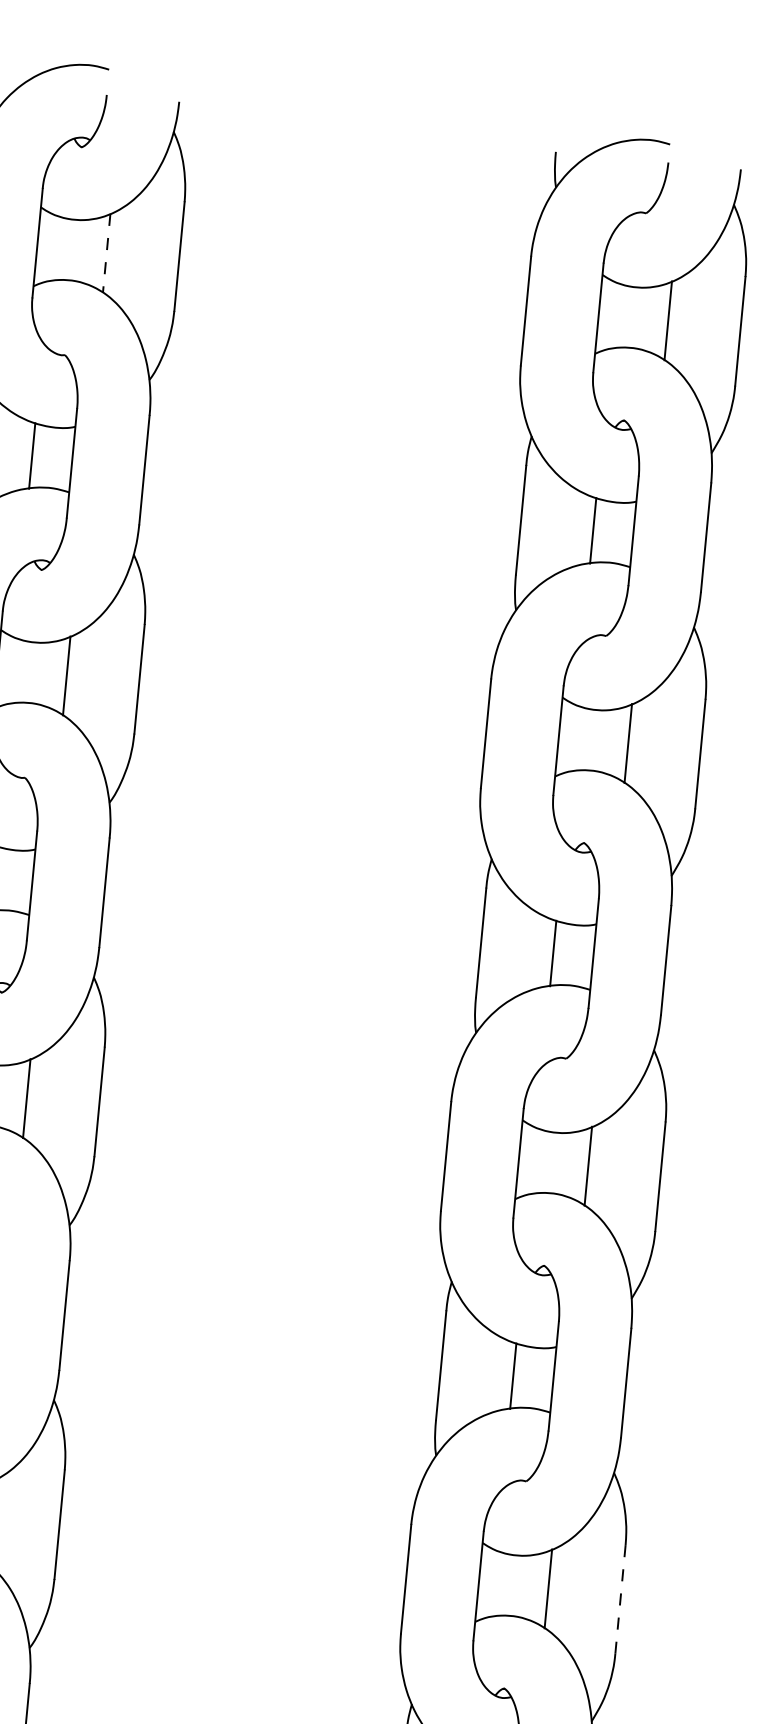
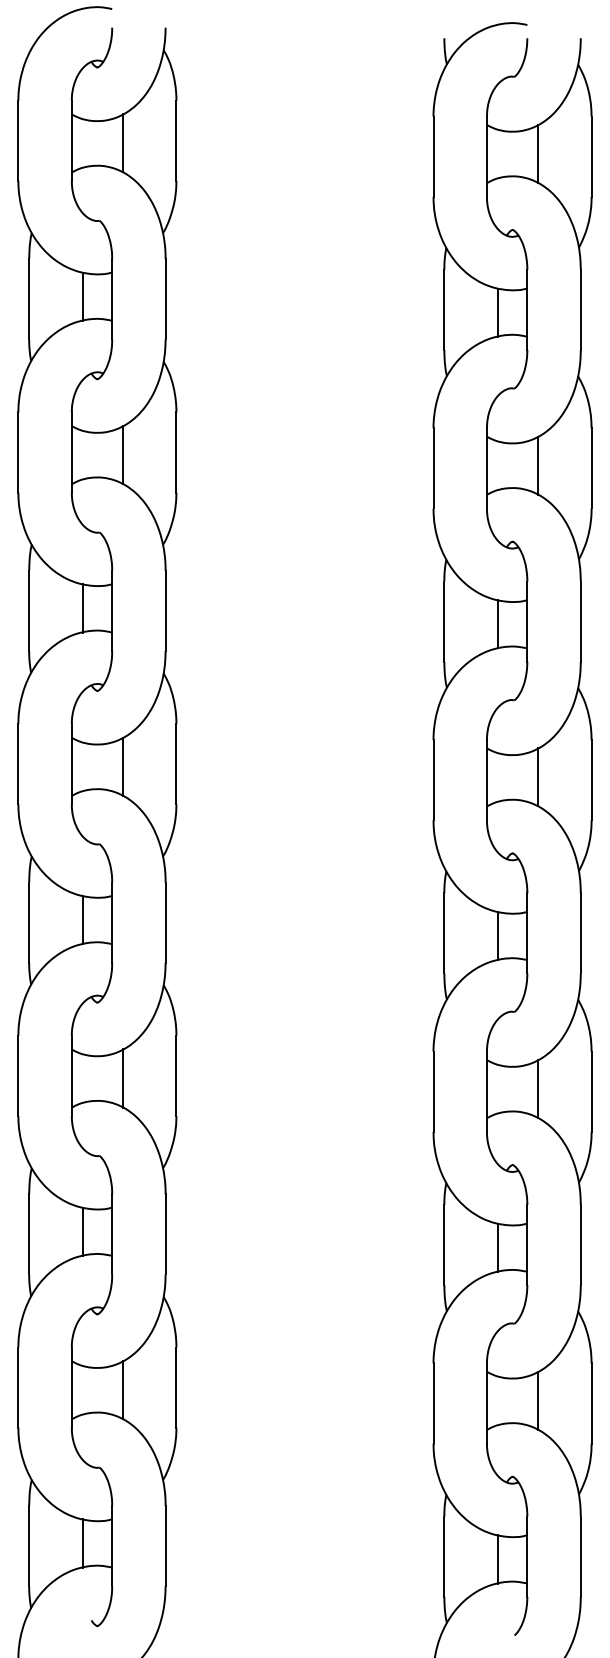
line: (107, 253) -> (123, 143), dashed -> solid
line: (620, 1598) -> (591, 1091), dashed -> solid

